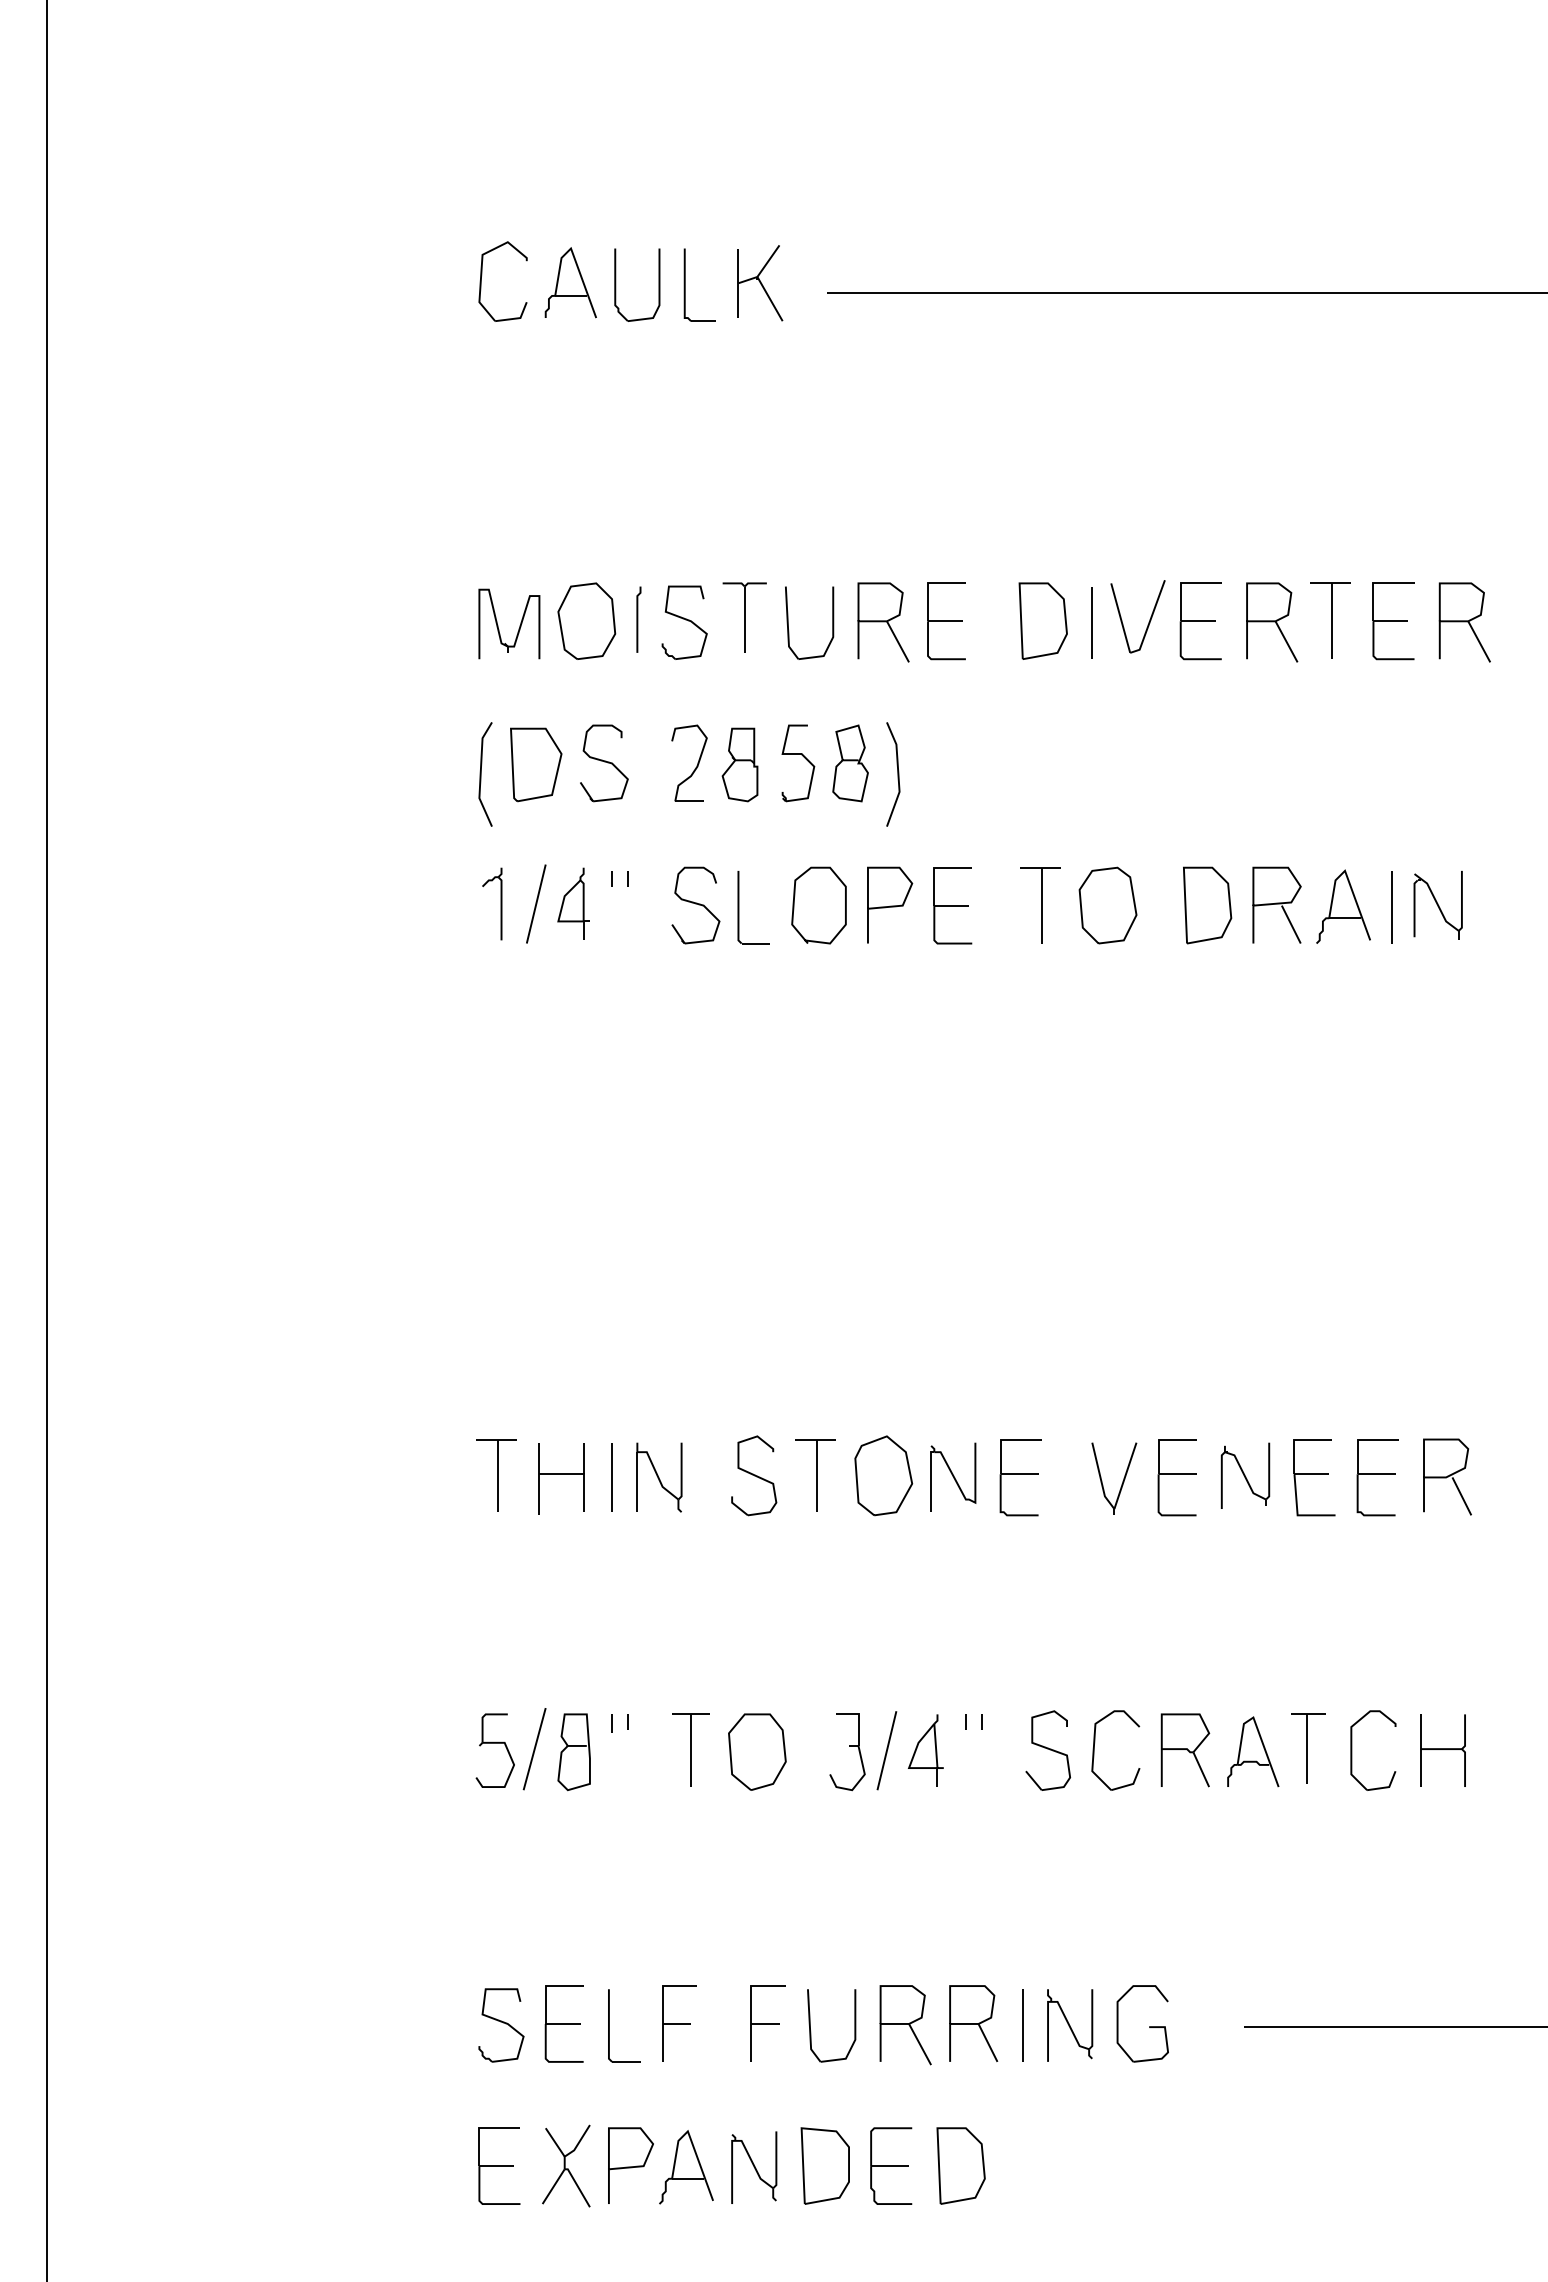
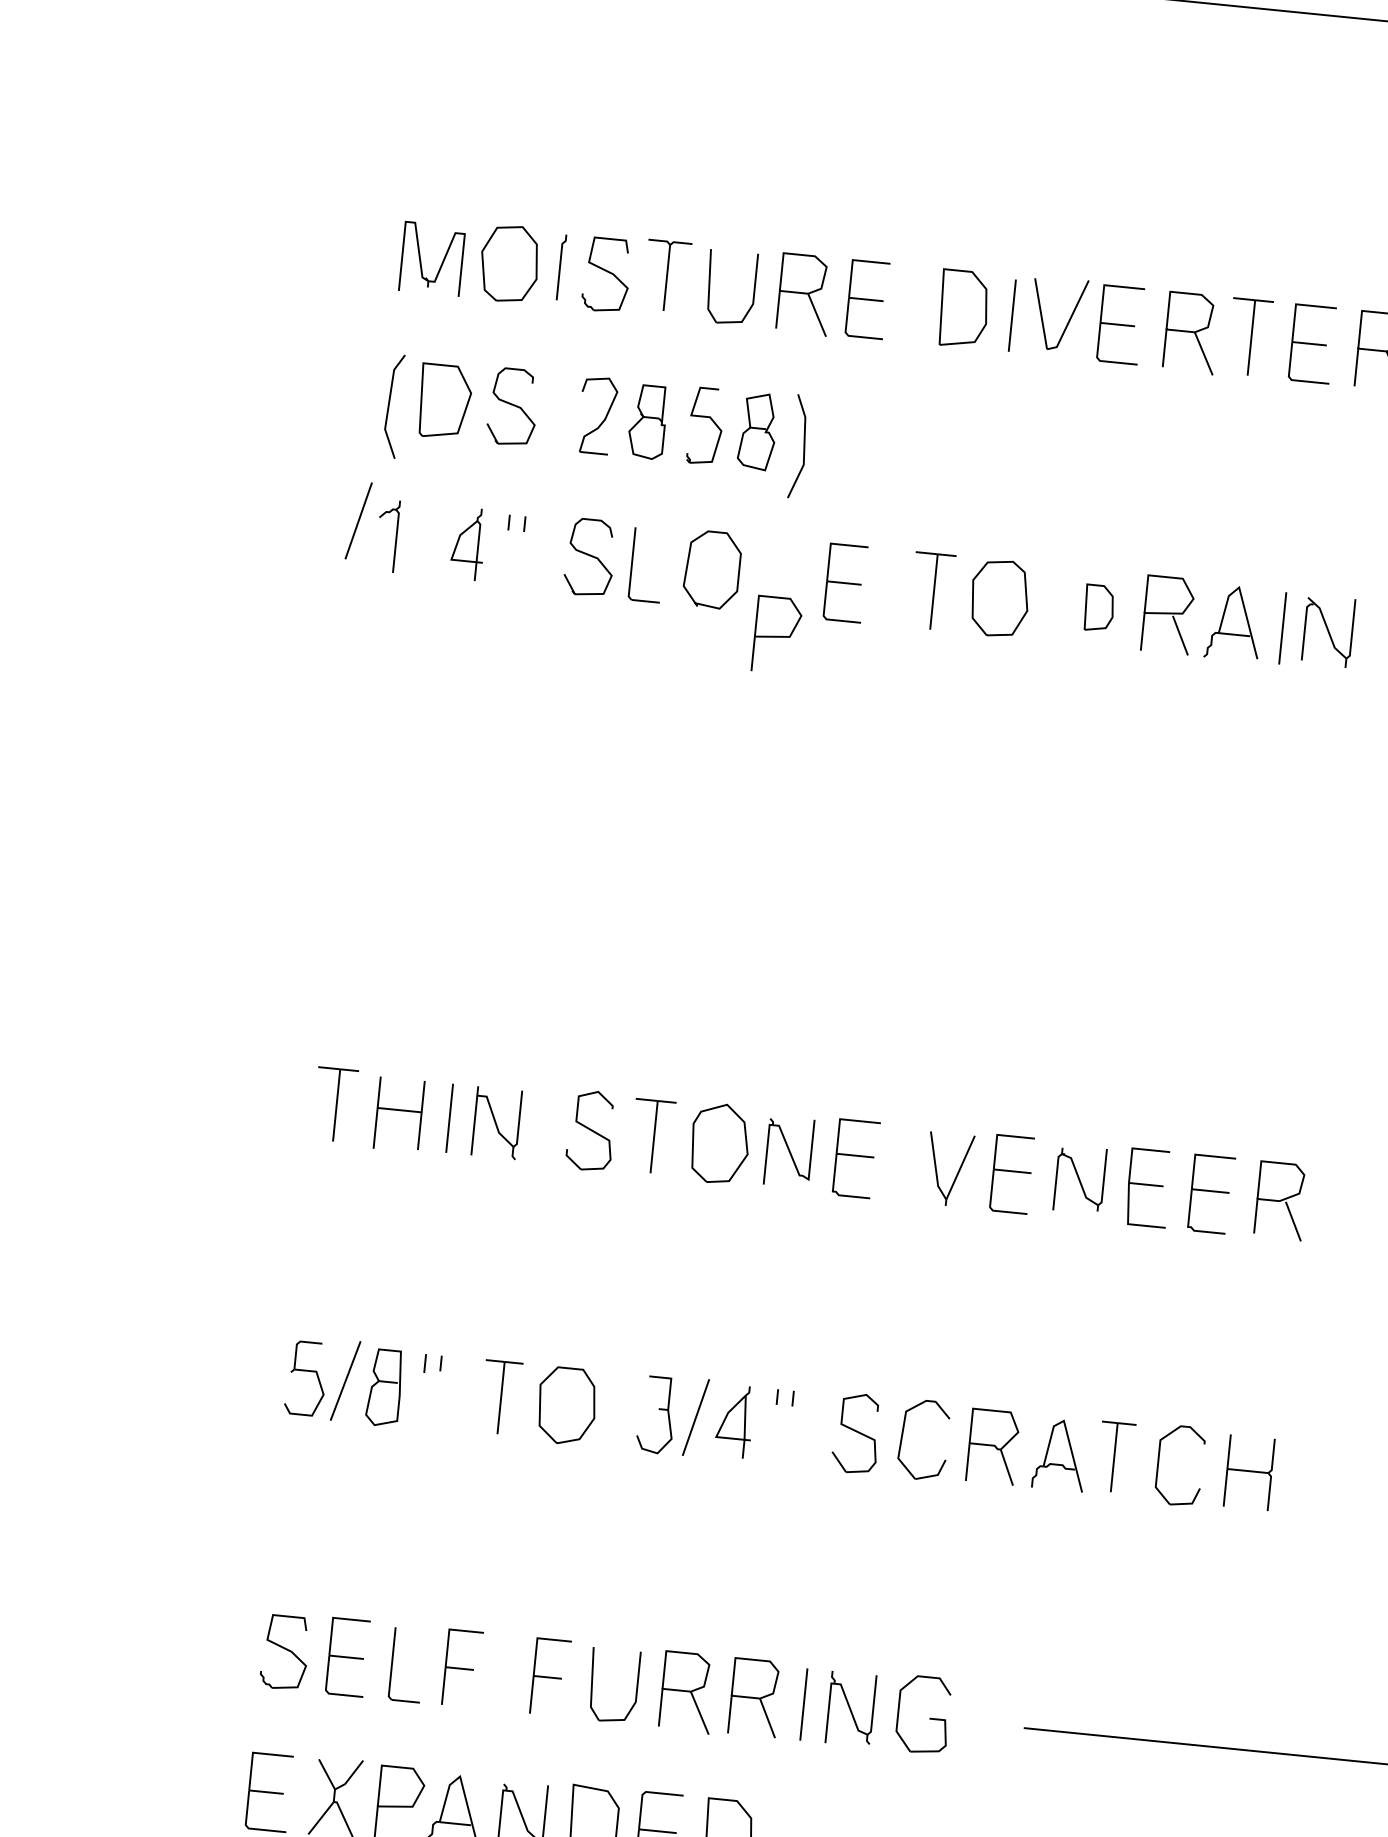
line: (536, 903) -> (358, 520), moved
curve: (890, 905) -> (777, 635), moved
part: (1207, 905) -> (1098, 608), size x0.6

